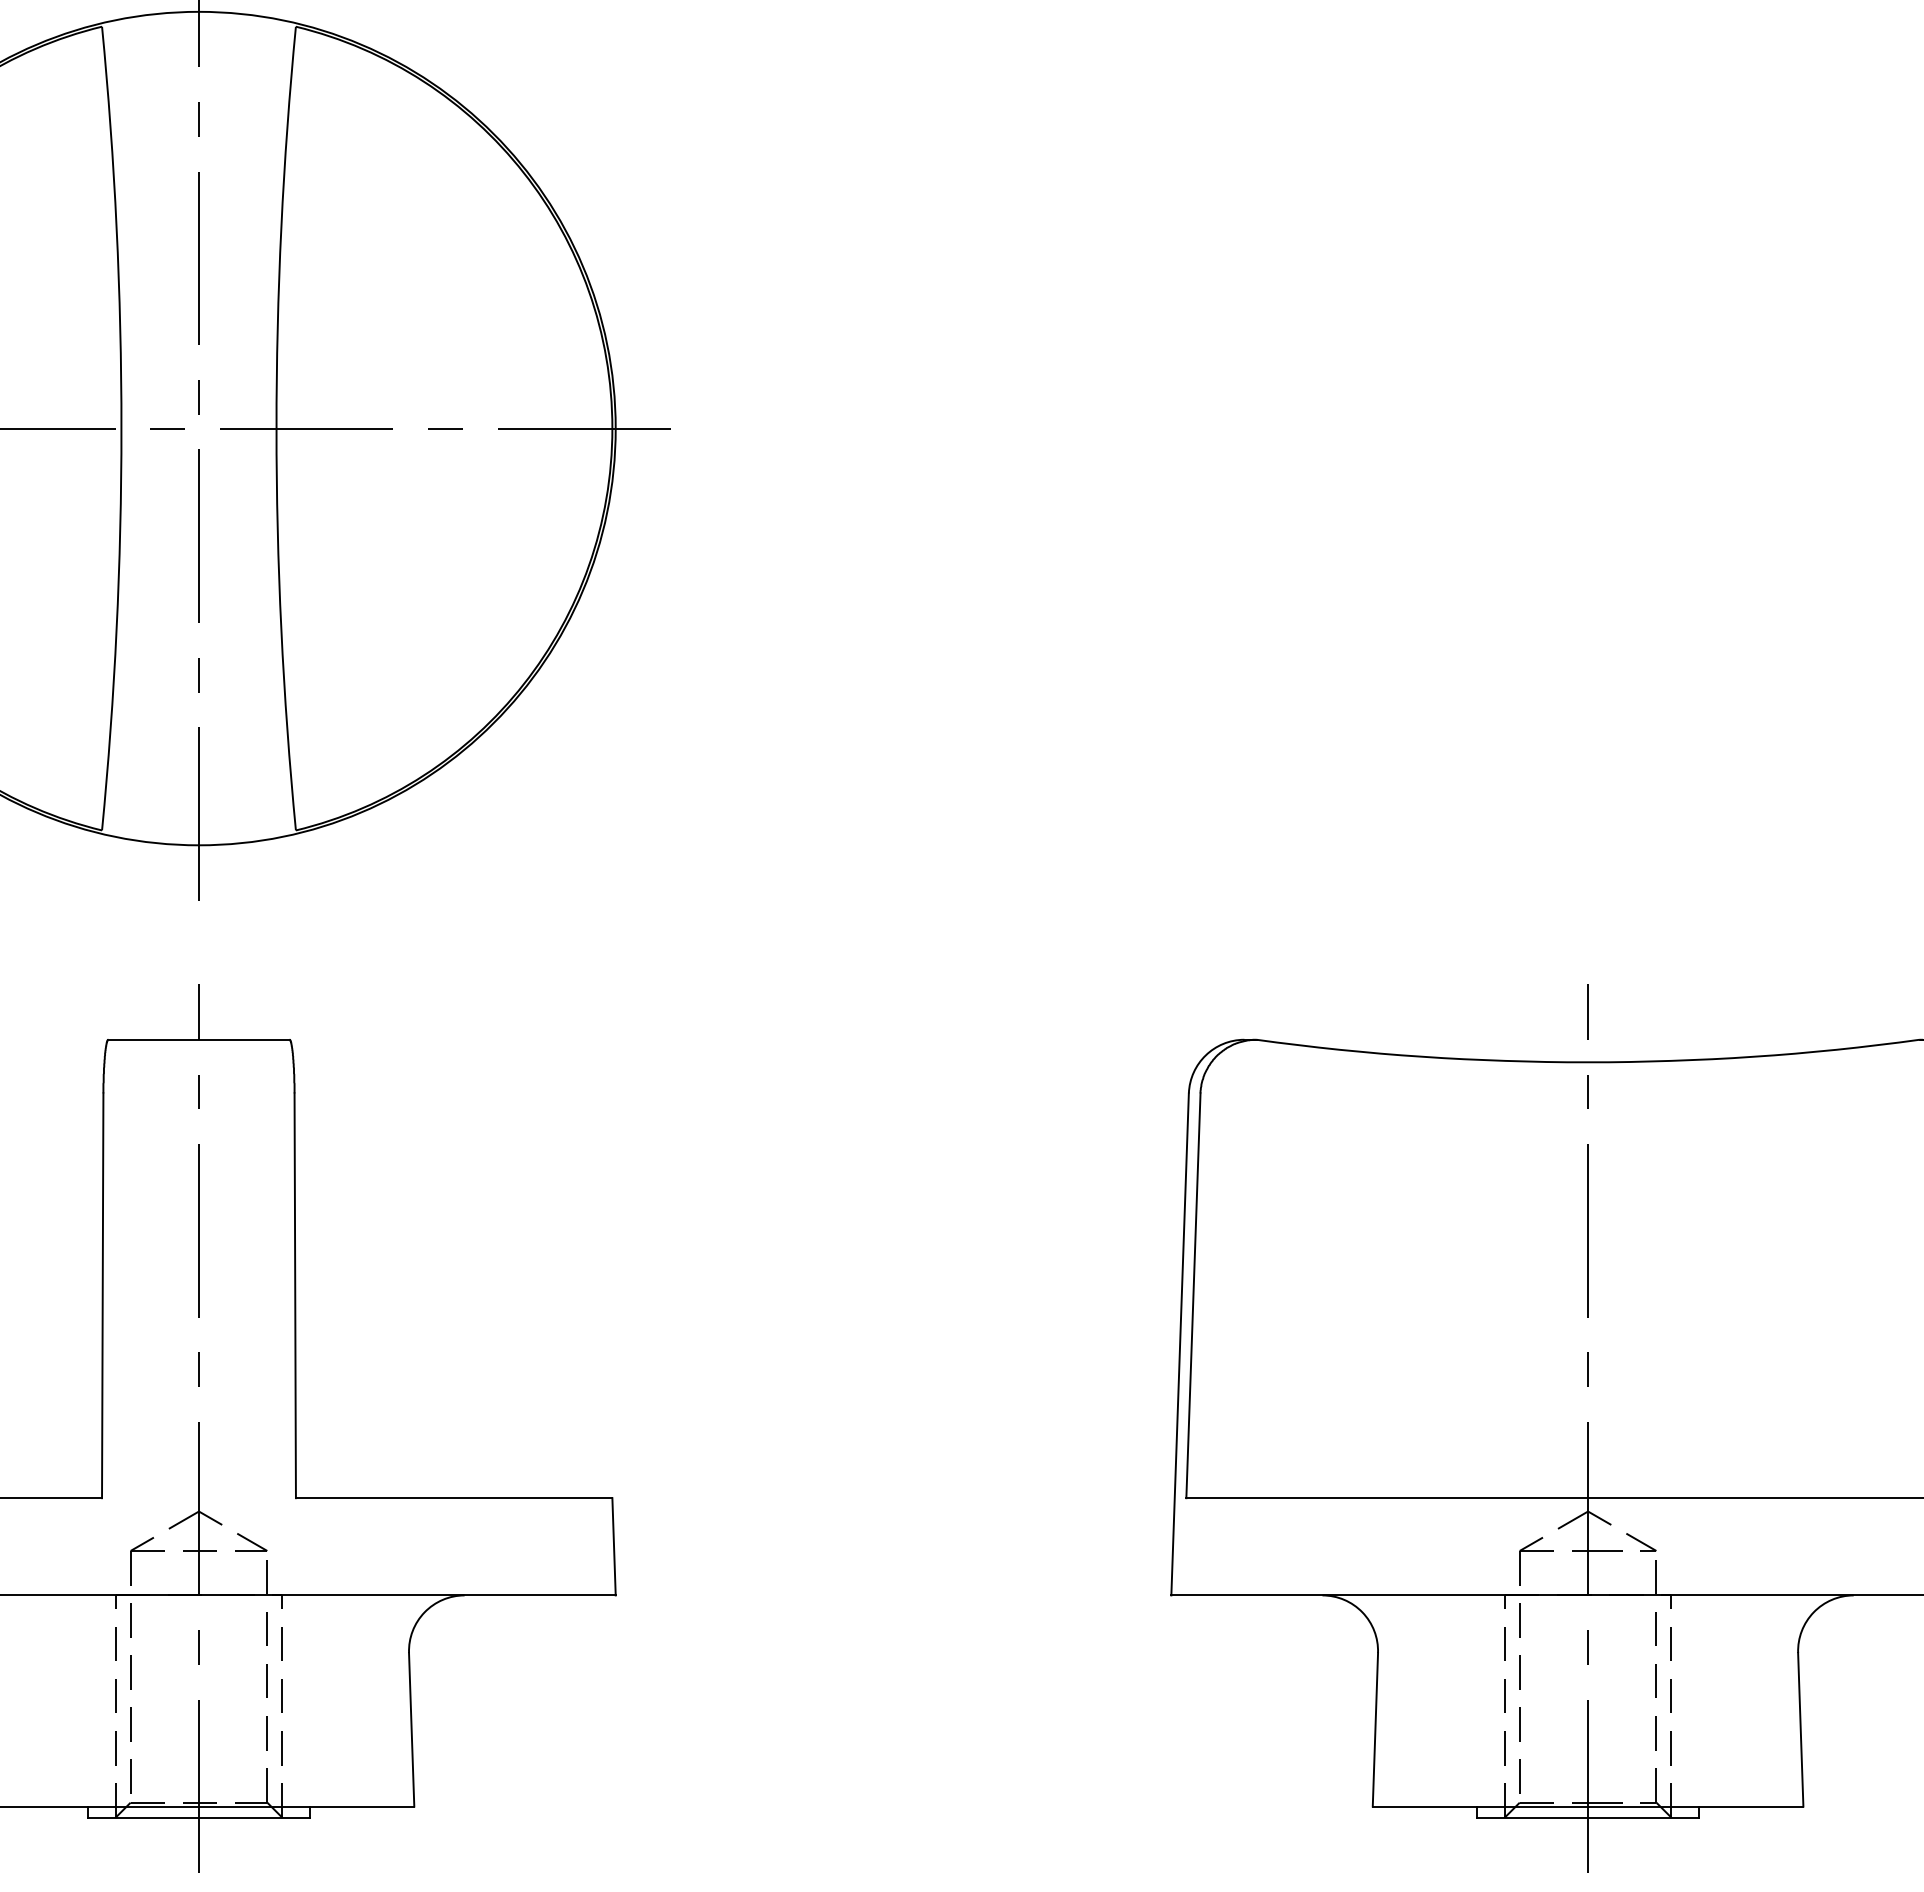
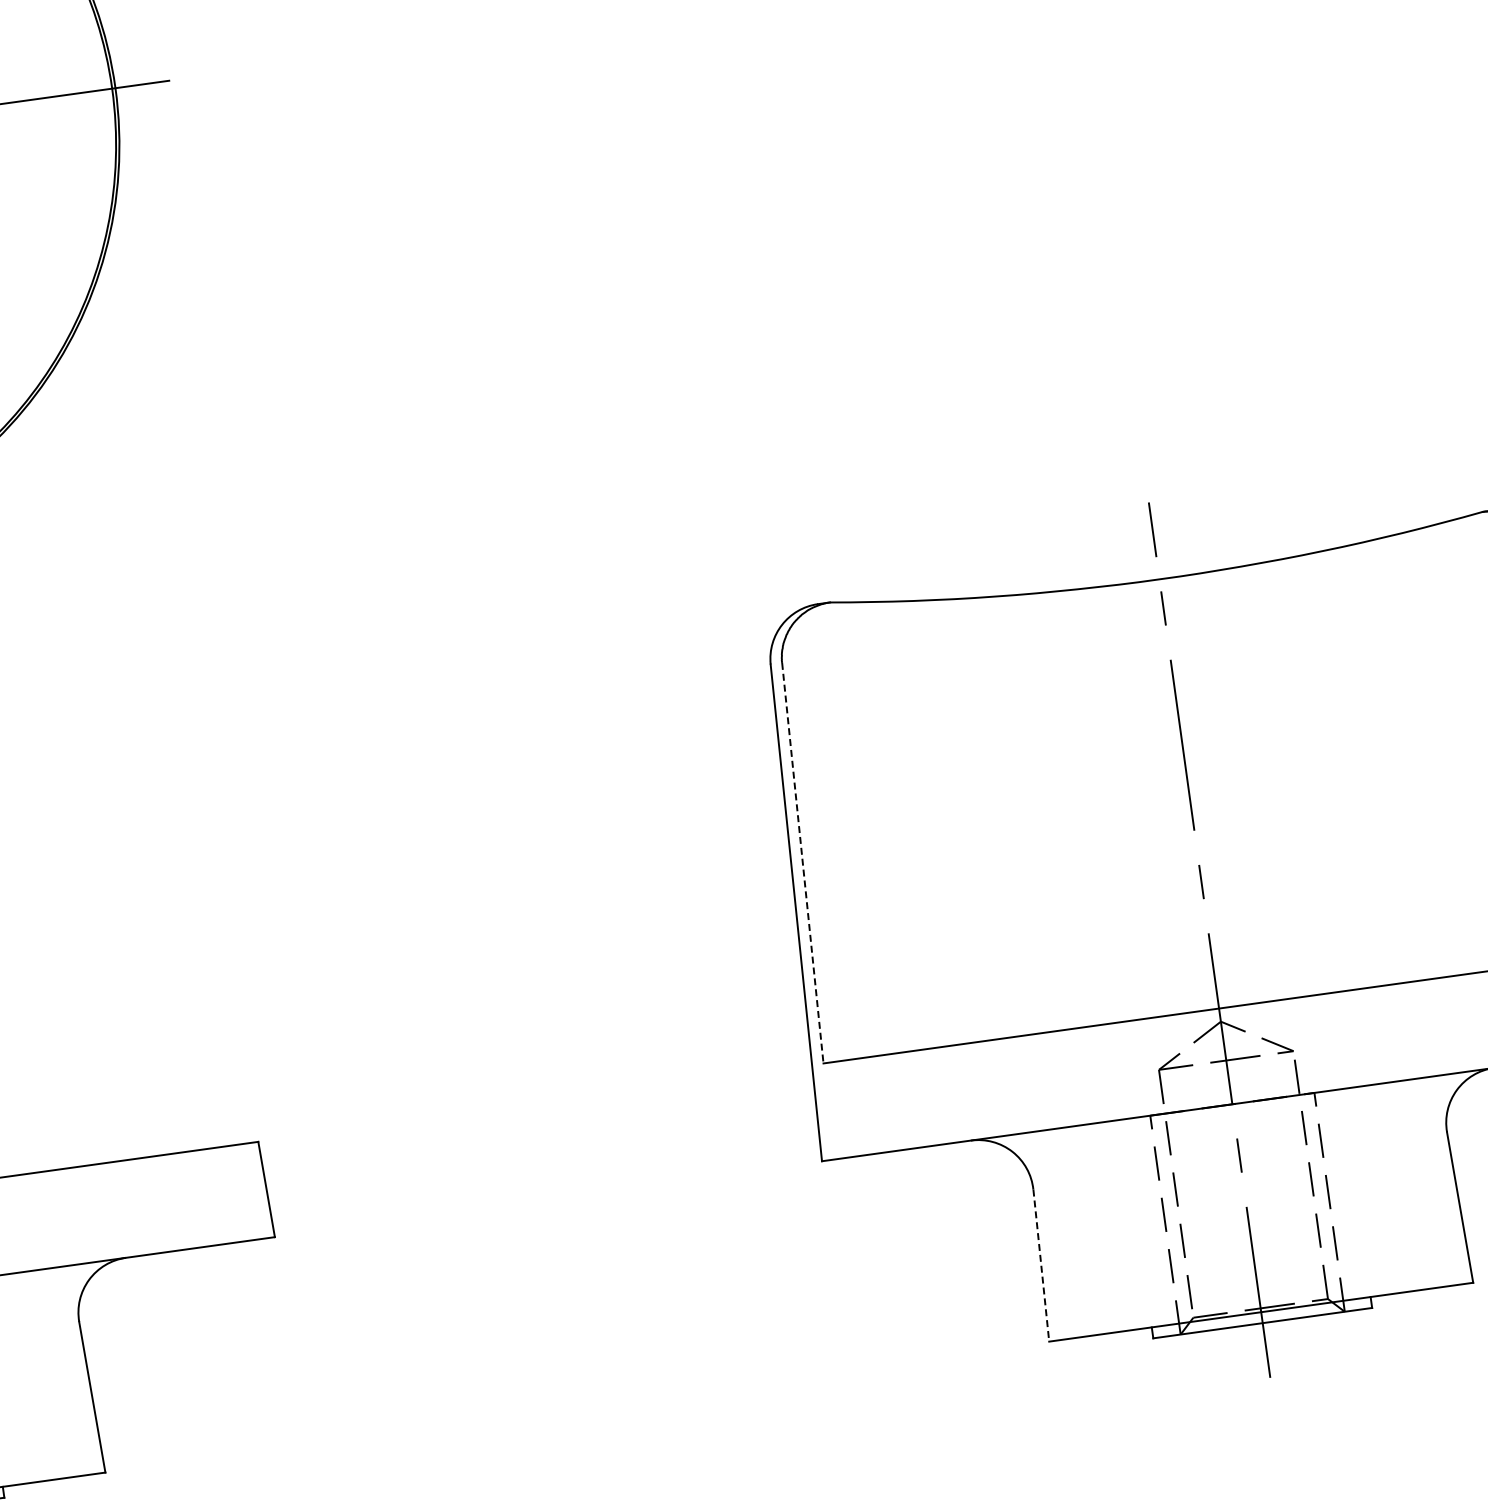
line: (1193, 1295) -> (802, 862), solid -> dashed
line: (1375, 1729) -> (1041, 1265), solid -> dashed

